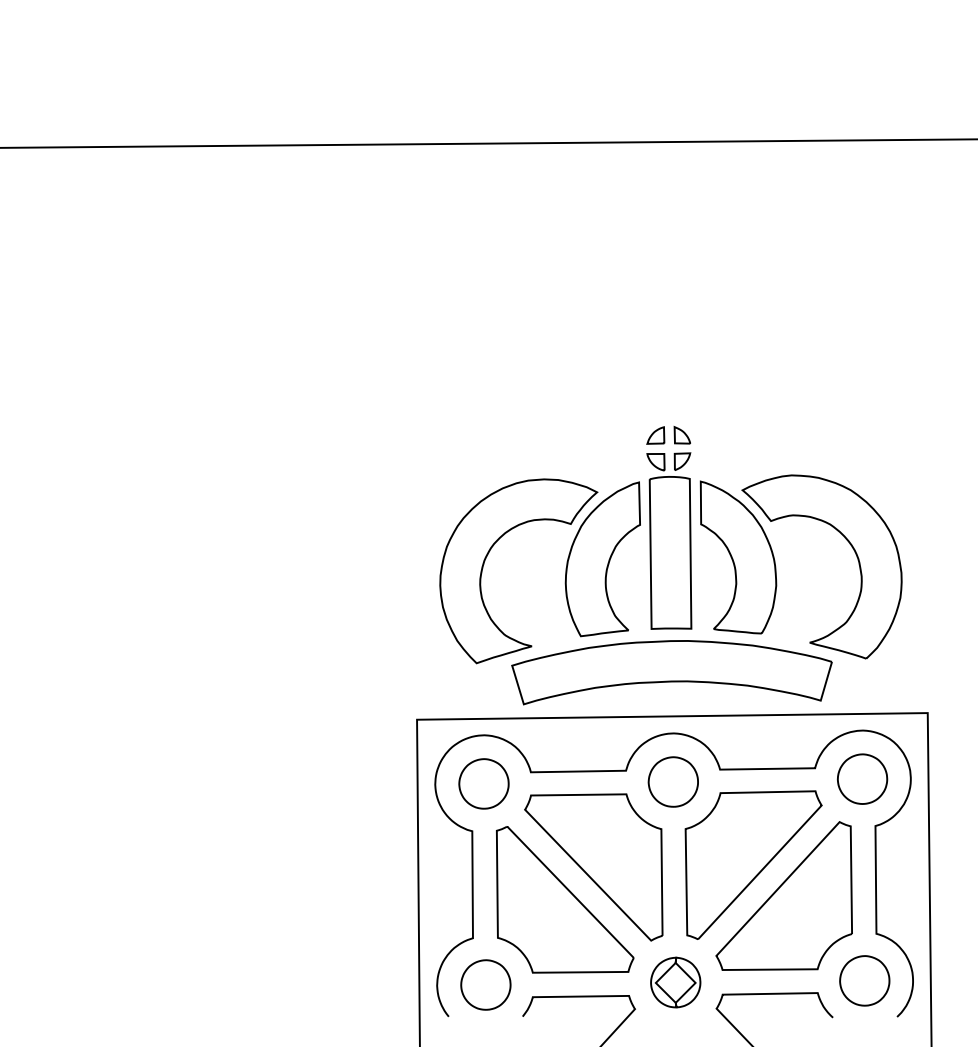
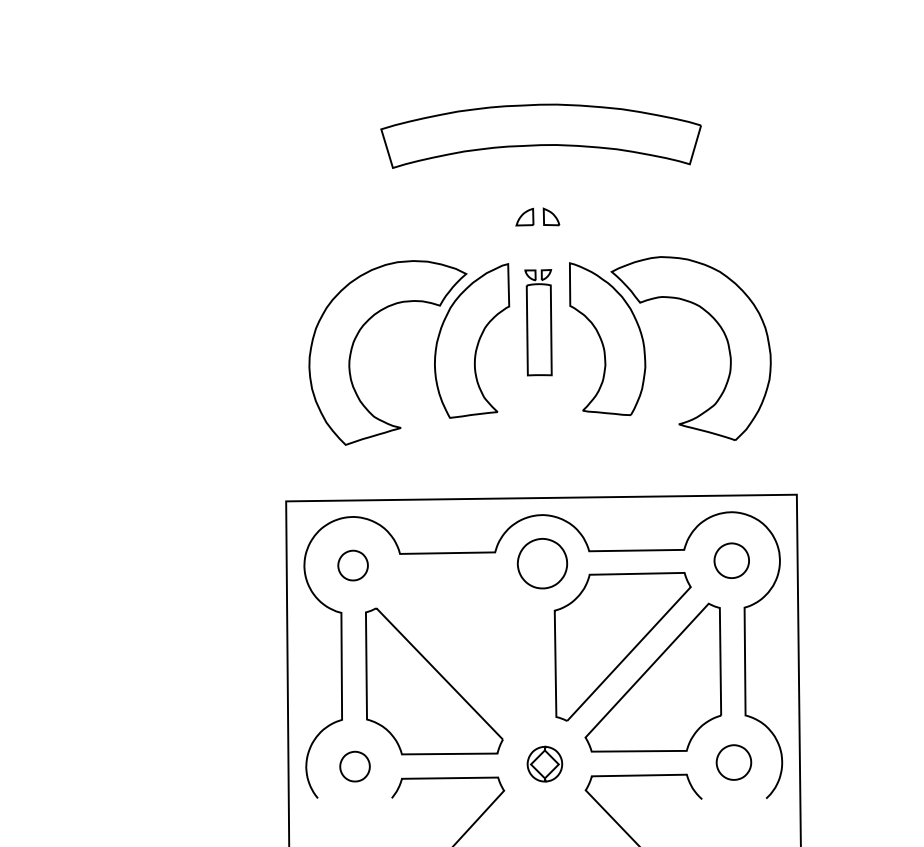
part: (669, 540) -> (538, 322), size x0.6
part: (671, 672) -> (540, 136), moved
part: (862, 778) -> (731, 560), size x0.7
part: (483, 783) -> (352, 565), size x0.6
part: (593, 867) -> (462, 649), removed
part: (864, 980) -> (733, 762), size x0.7
part: (675, 982) -> (544, 764), size x0.7
part: (485, 984) -> (354, 766), size x0.6

